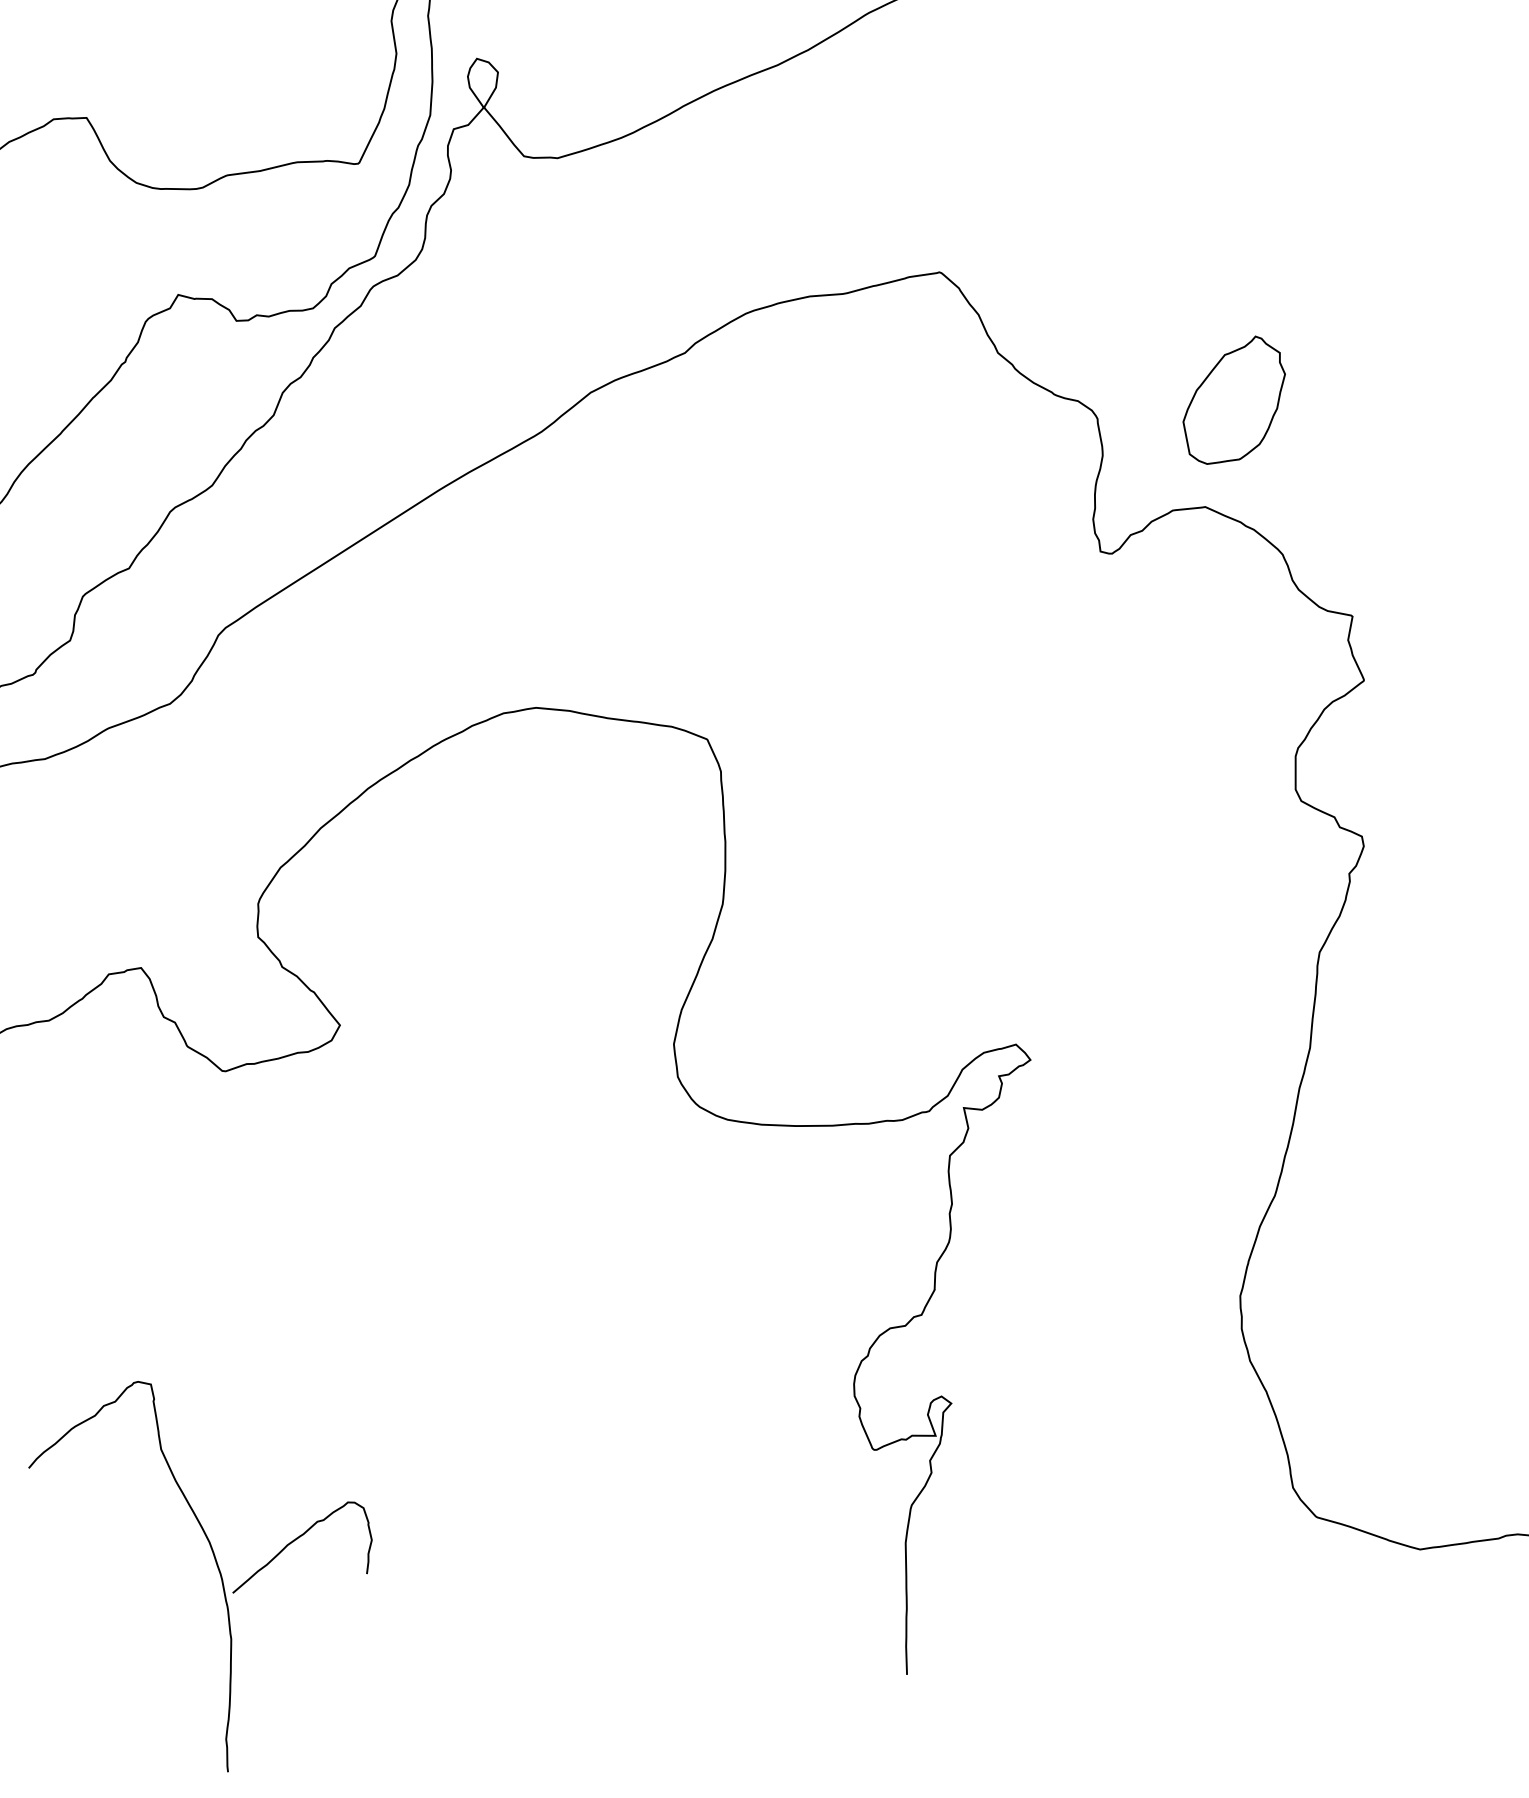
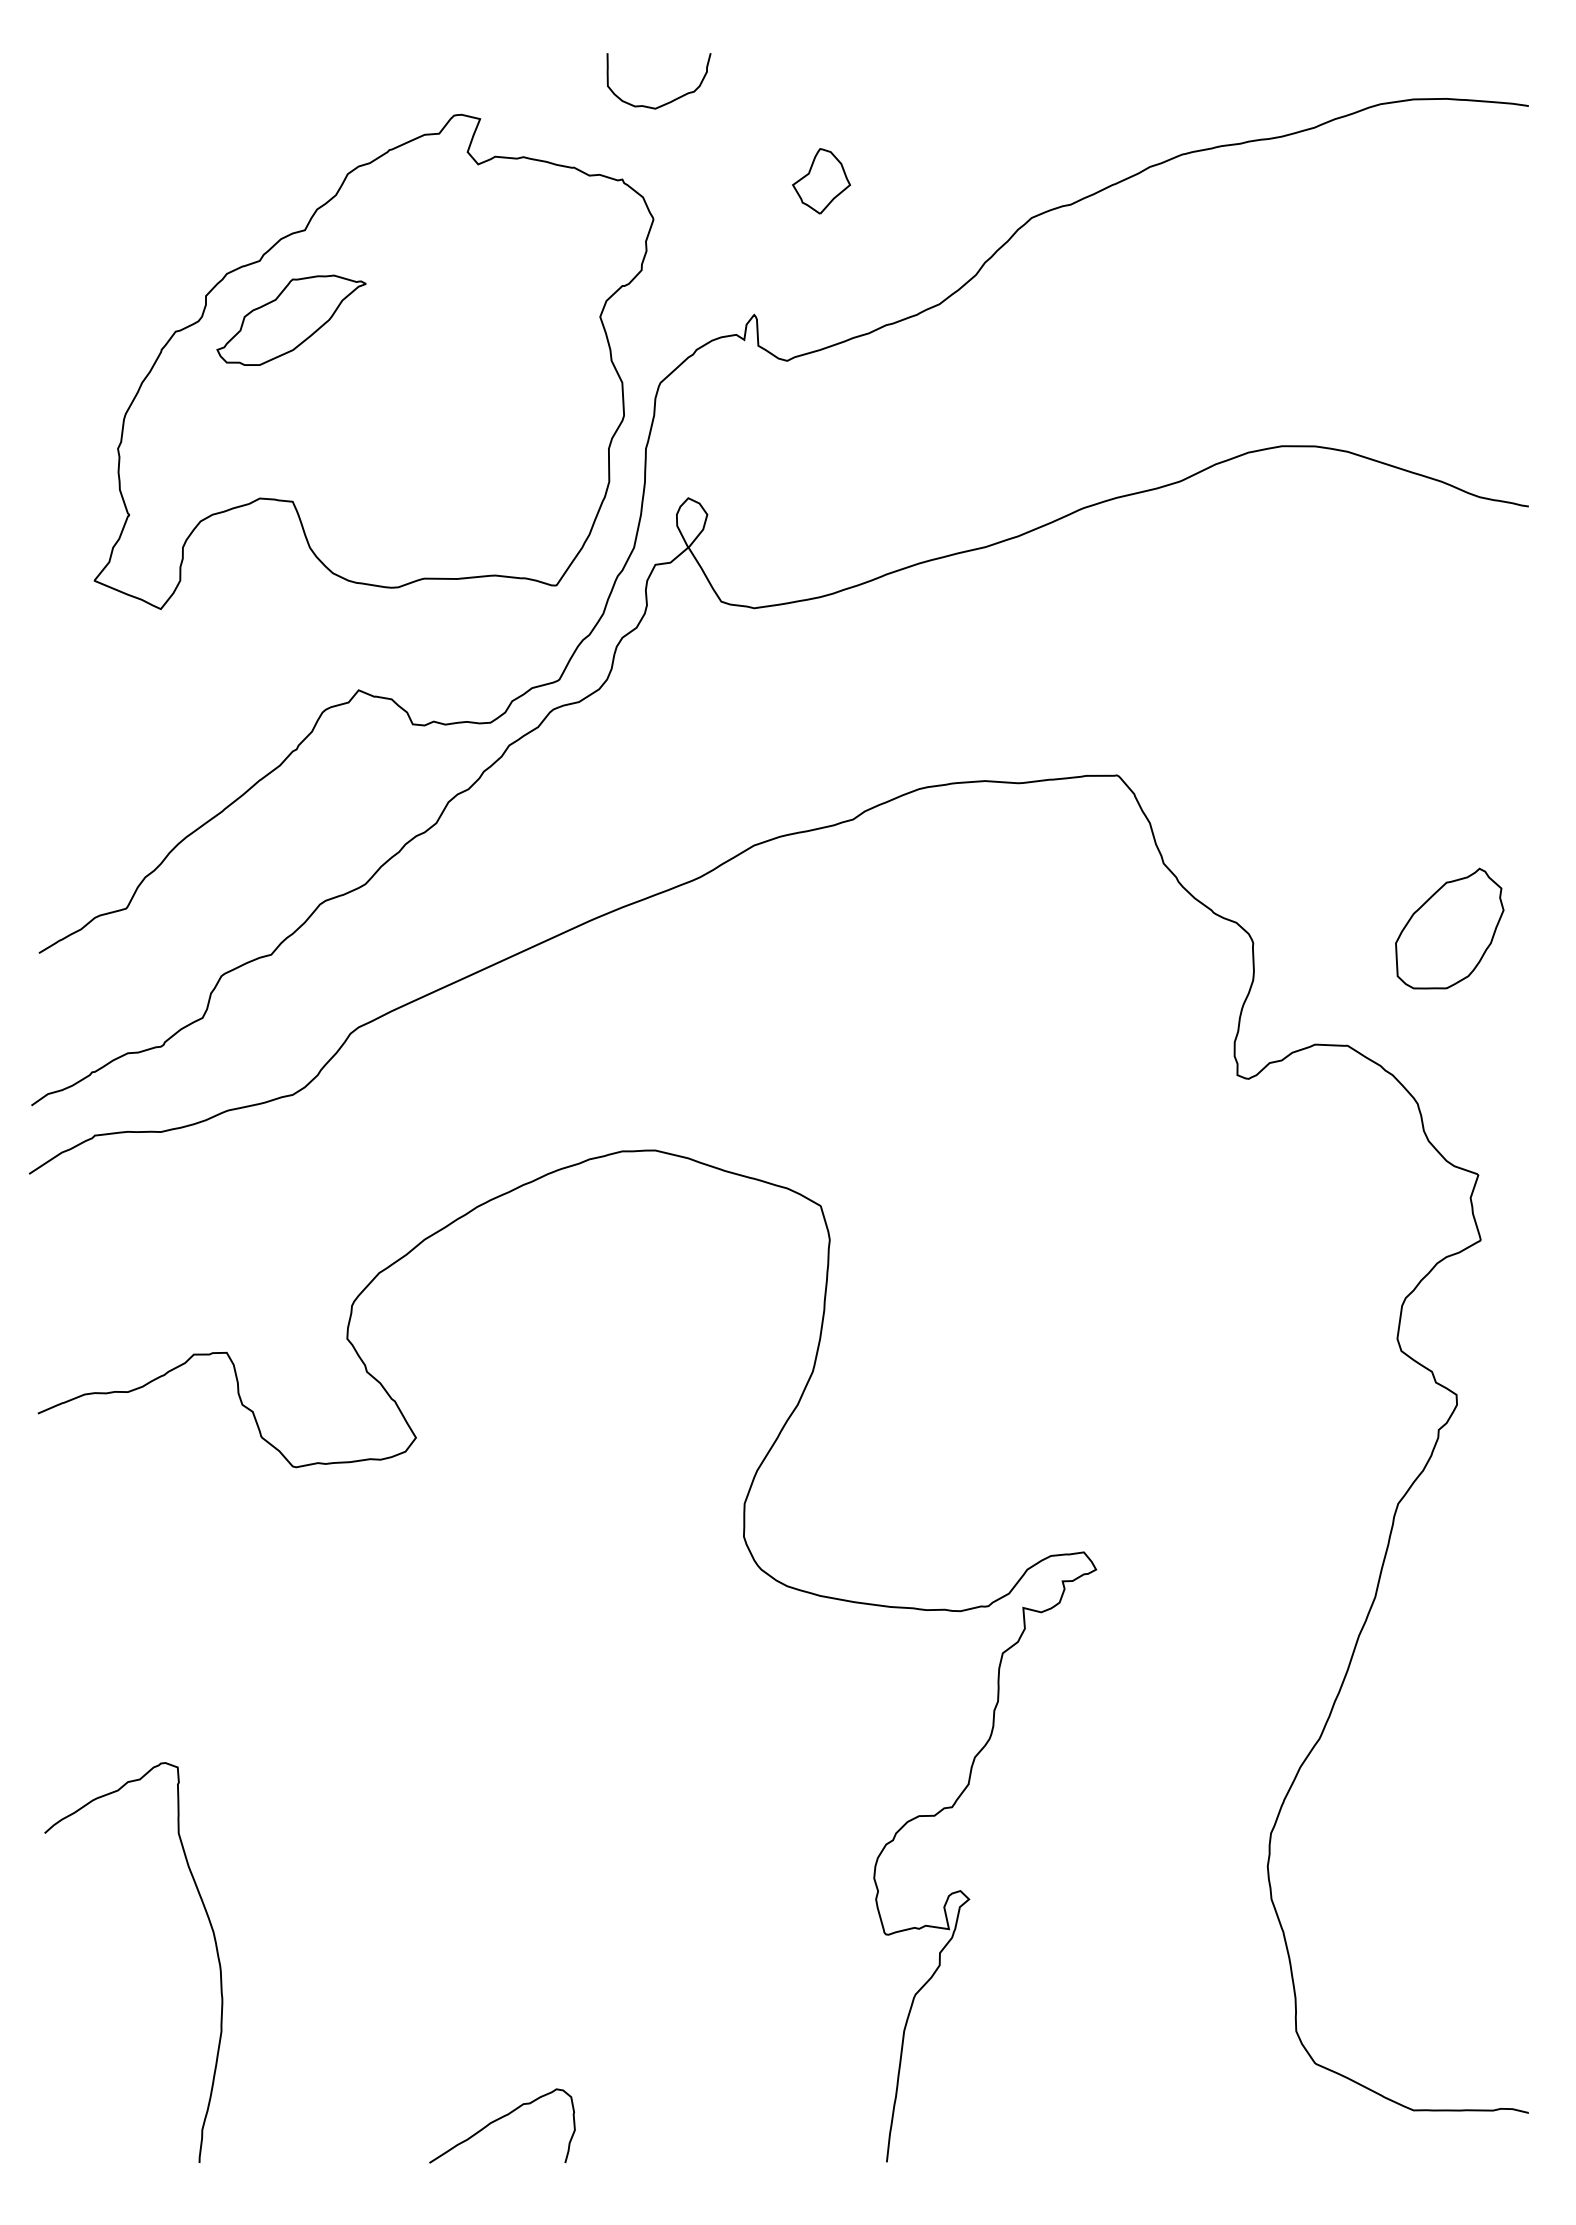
part: (1234, 399) -> (1449, 928), moved
curve: (296, 1540) -> (500, 2119), moved

